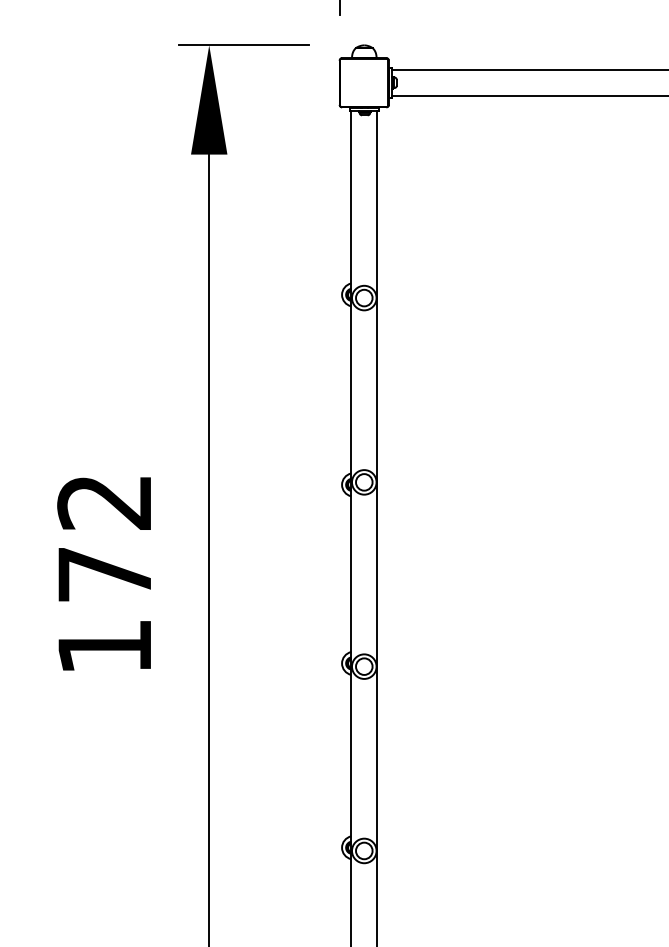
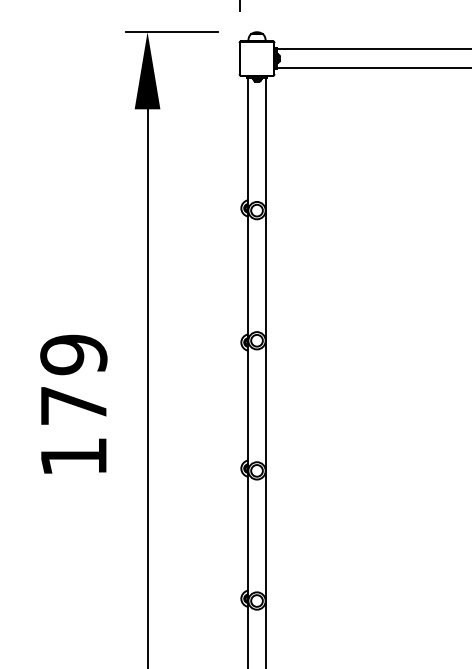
text: (104, 502) -> (73, 354), 172 -> 179

